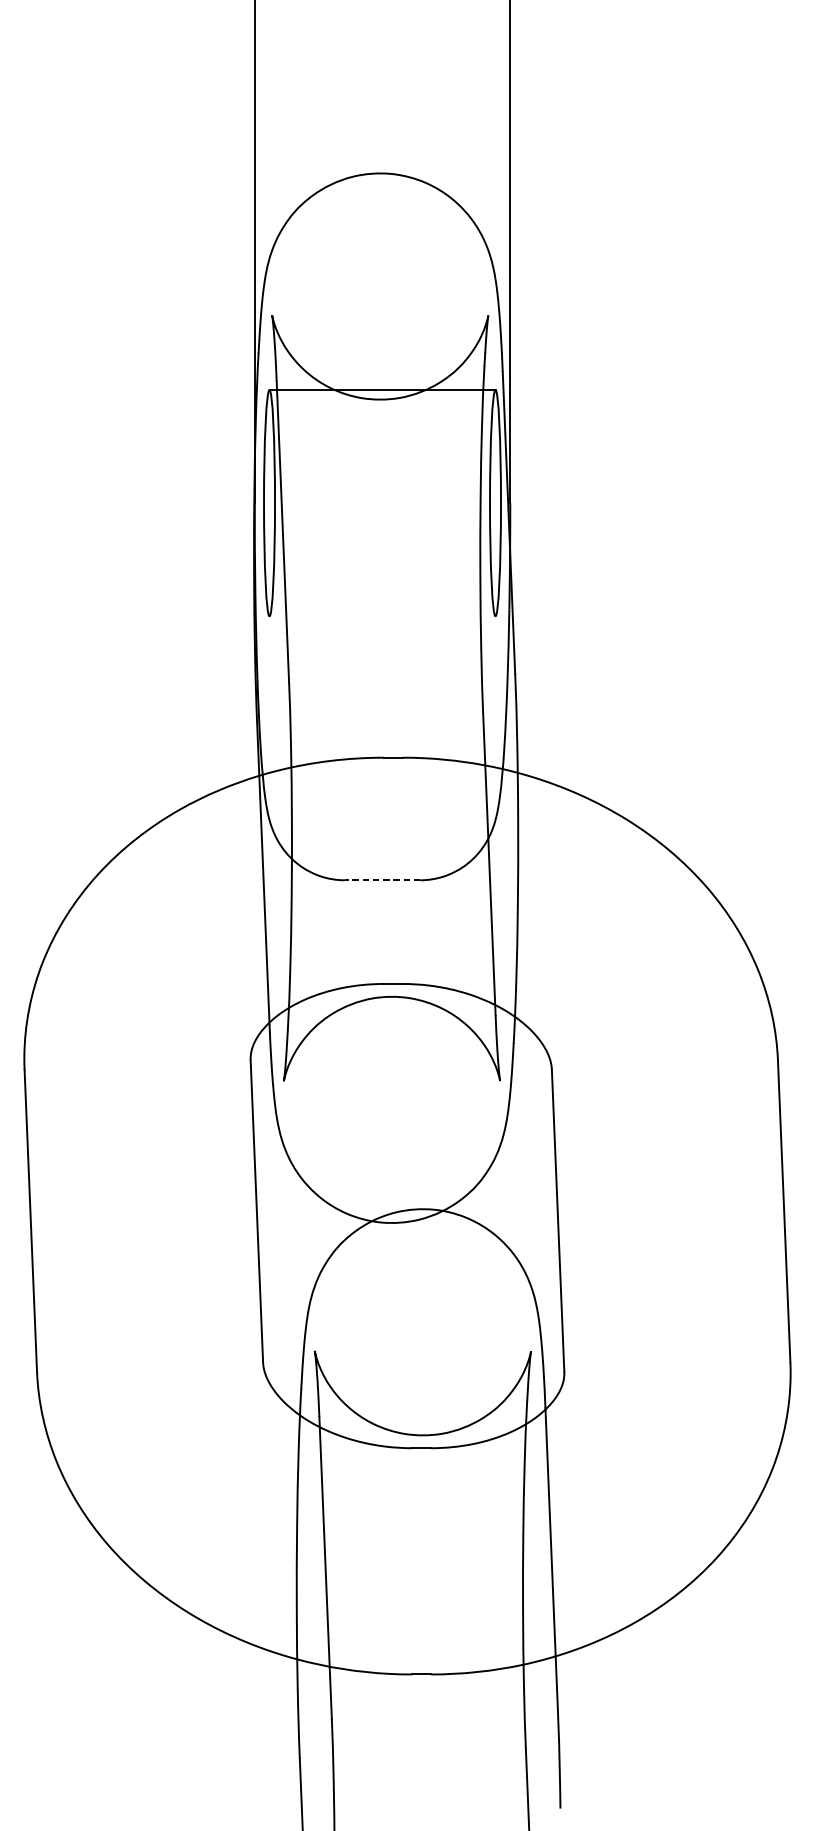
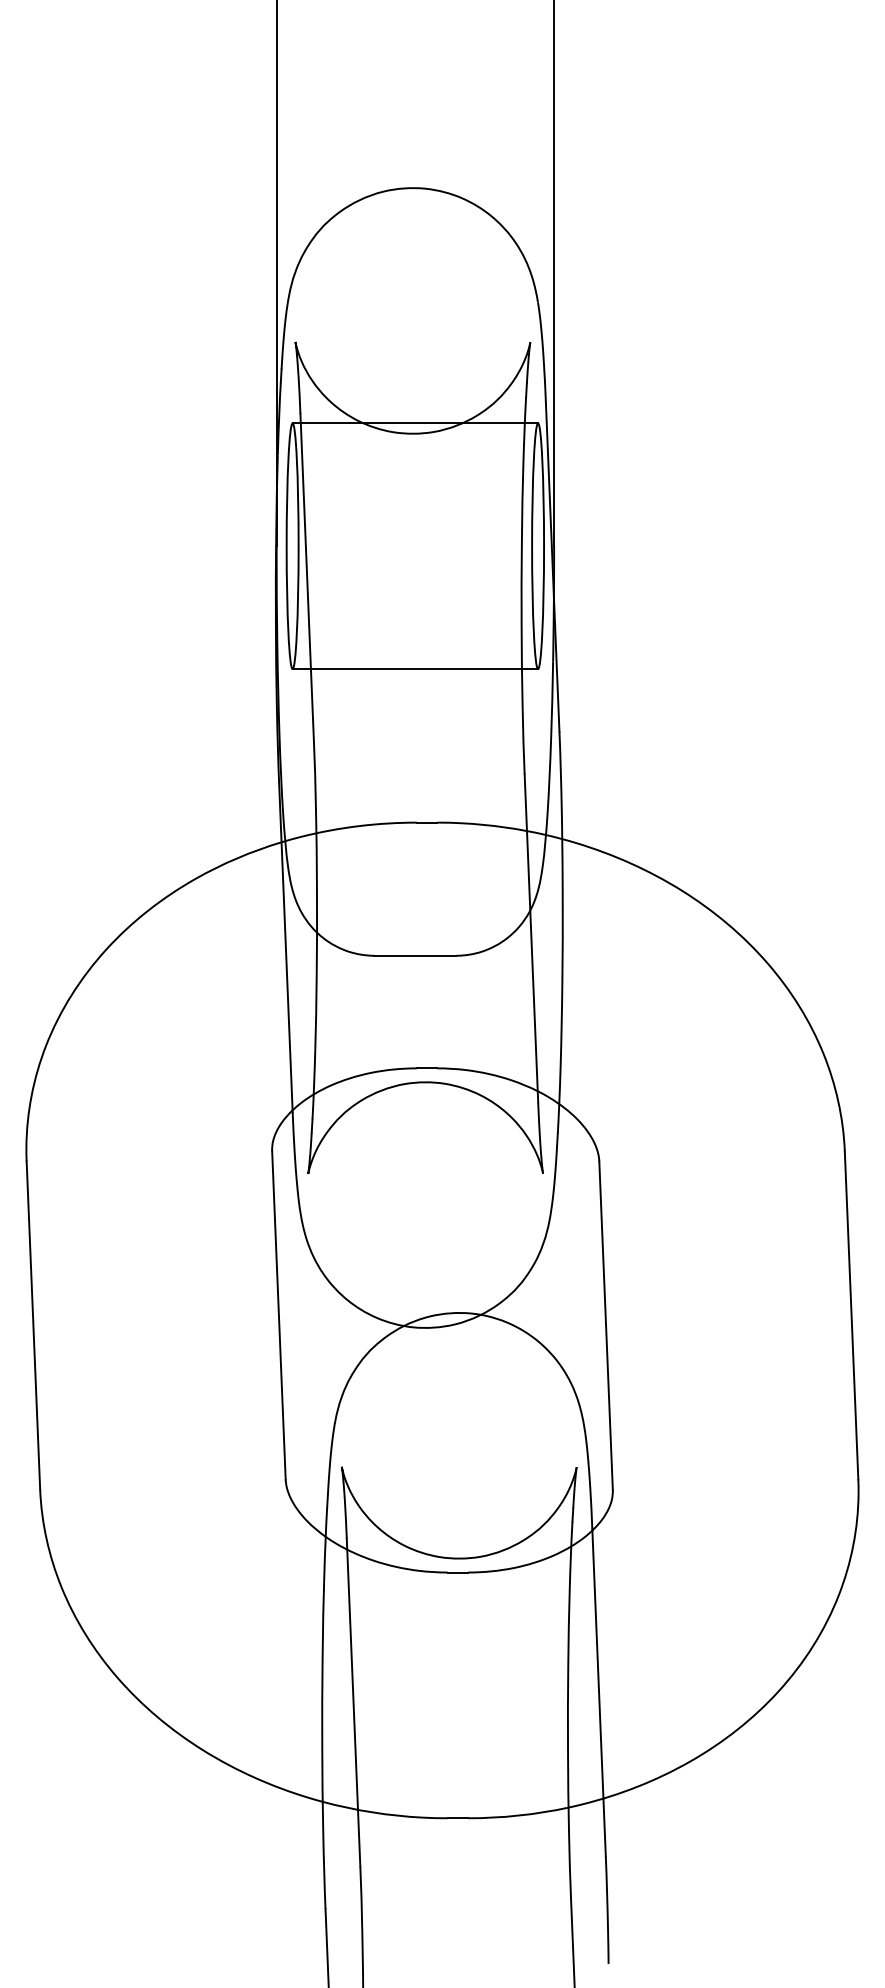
line: (382, 616) -> (415, 669), added
line: (382, 880) -> (415, 955), dashed -> solid

